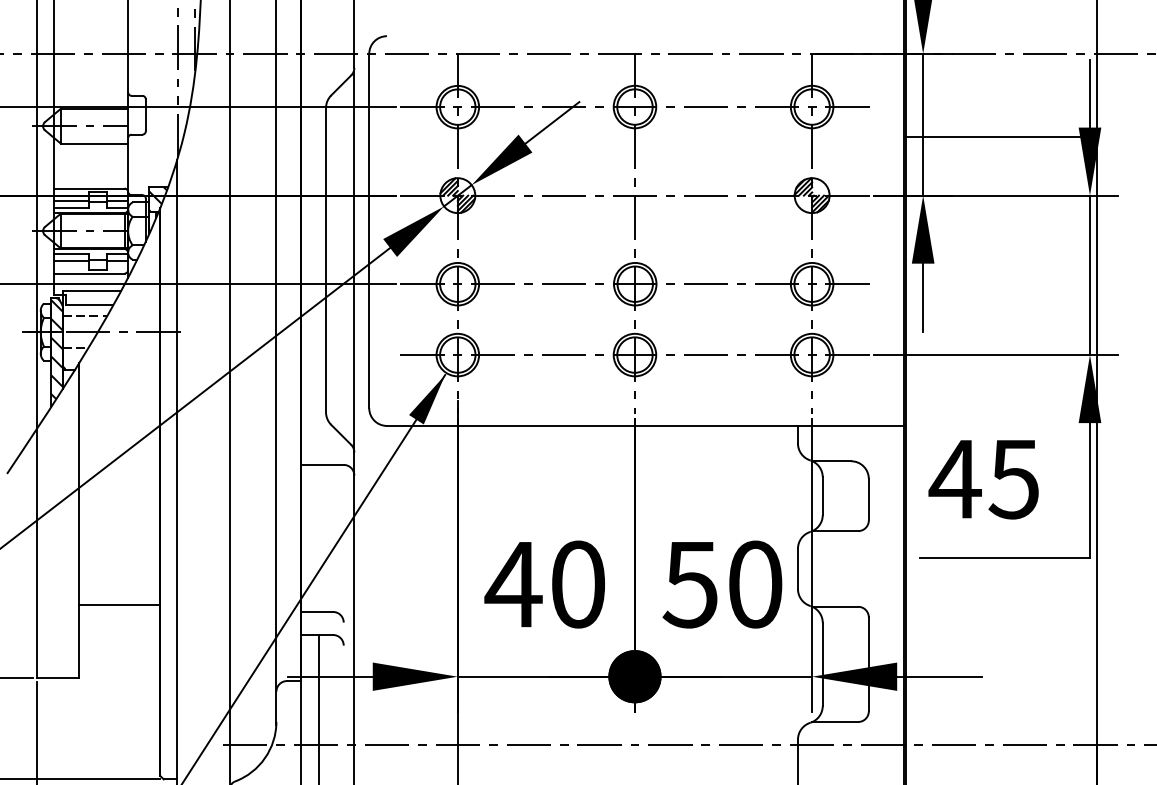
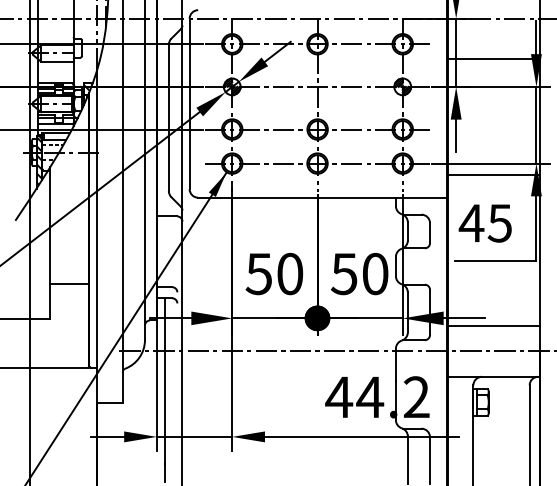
line: (1000, 379) -> (493, 175), added
text: (514, 585) -> (259, 274), 40 -> 50
line: (1000, 691) -> (493, 325), added

